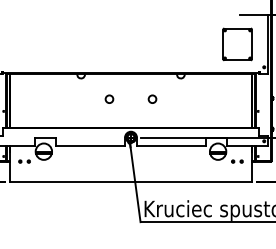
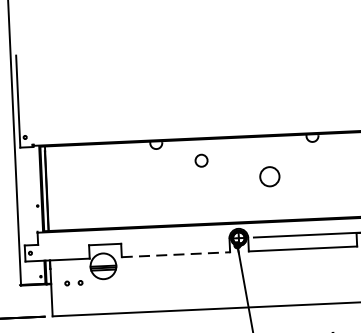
circle: (109, 98) -> (201, 159), moved
circle: (152, 98) -> (269, 175), size x1.6
line: (90, 146) -> (176, 254), solid -> dashed

